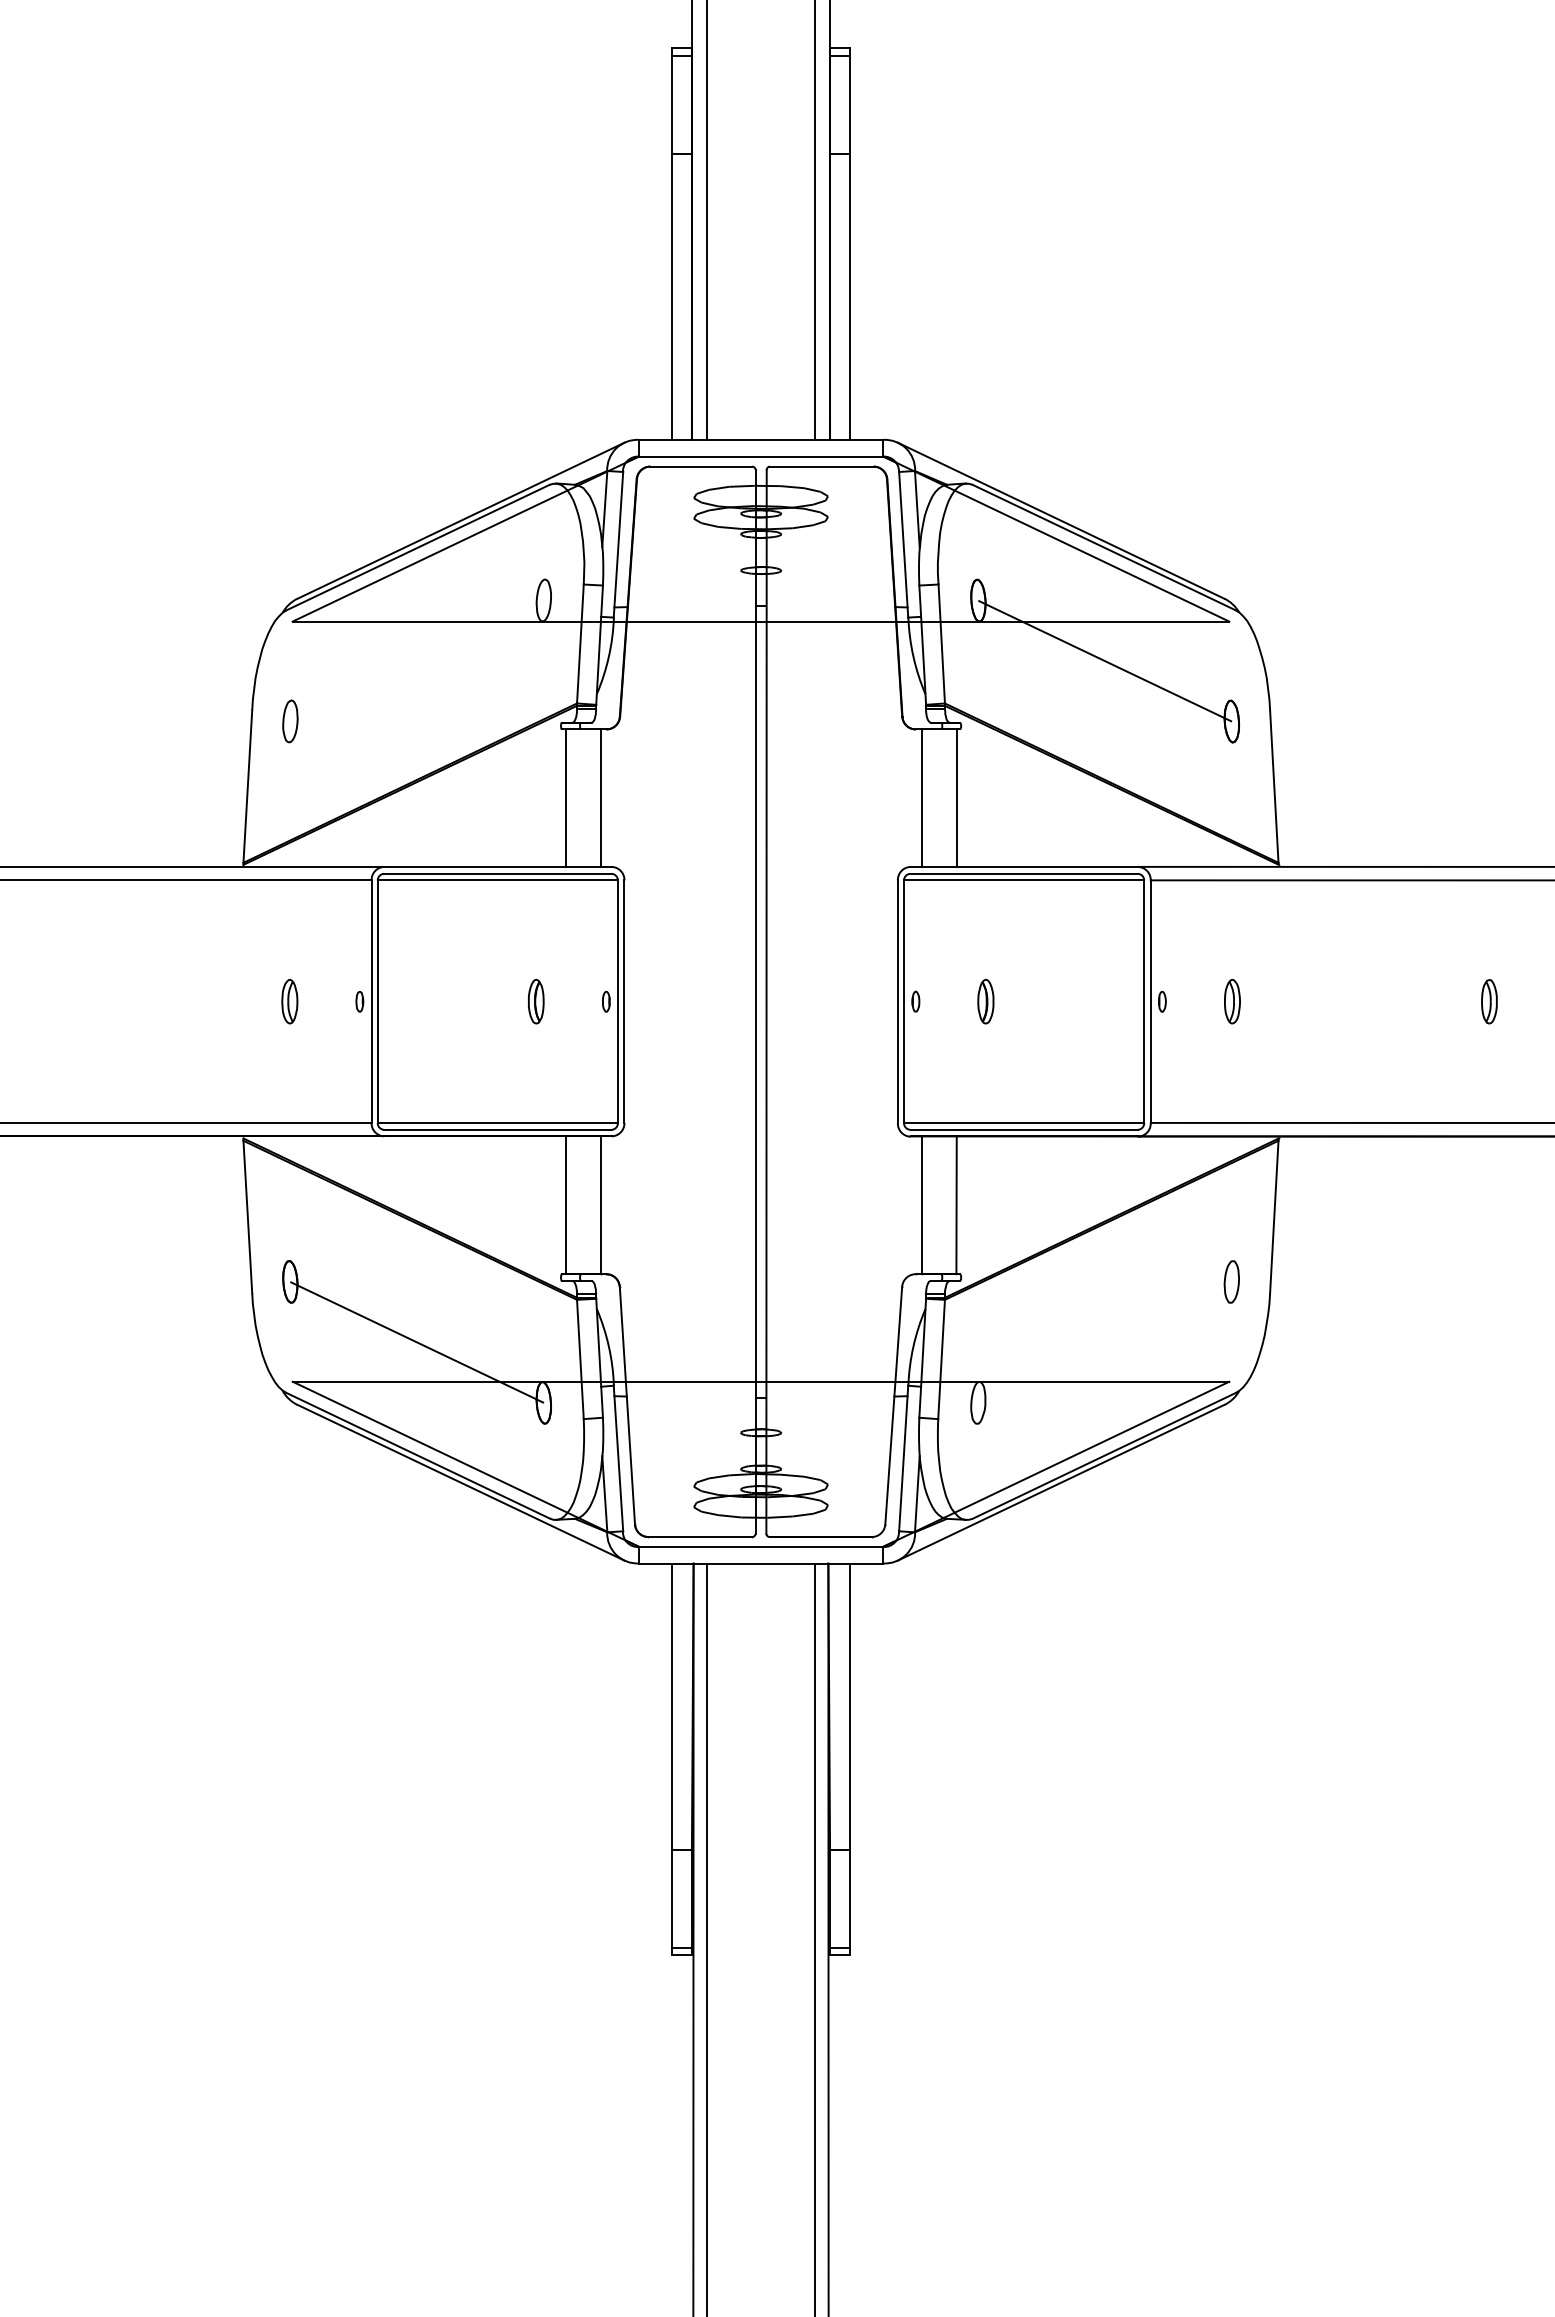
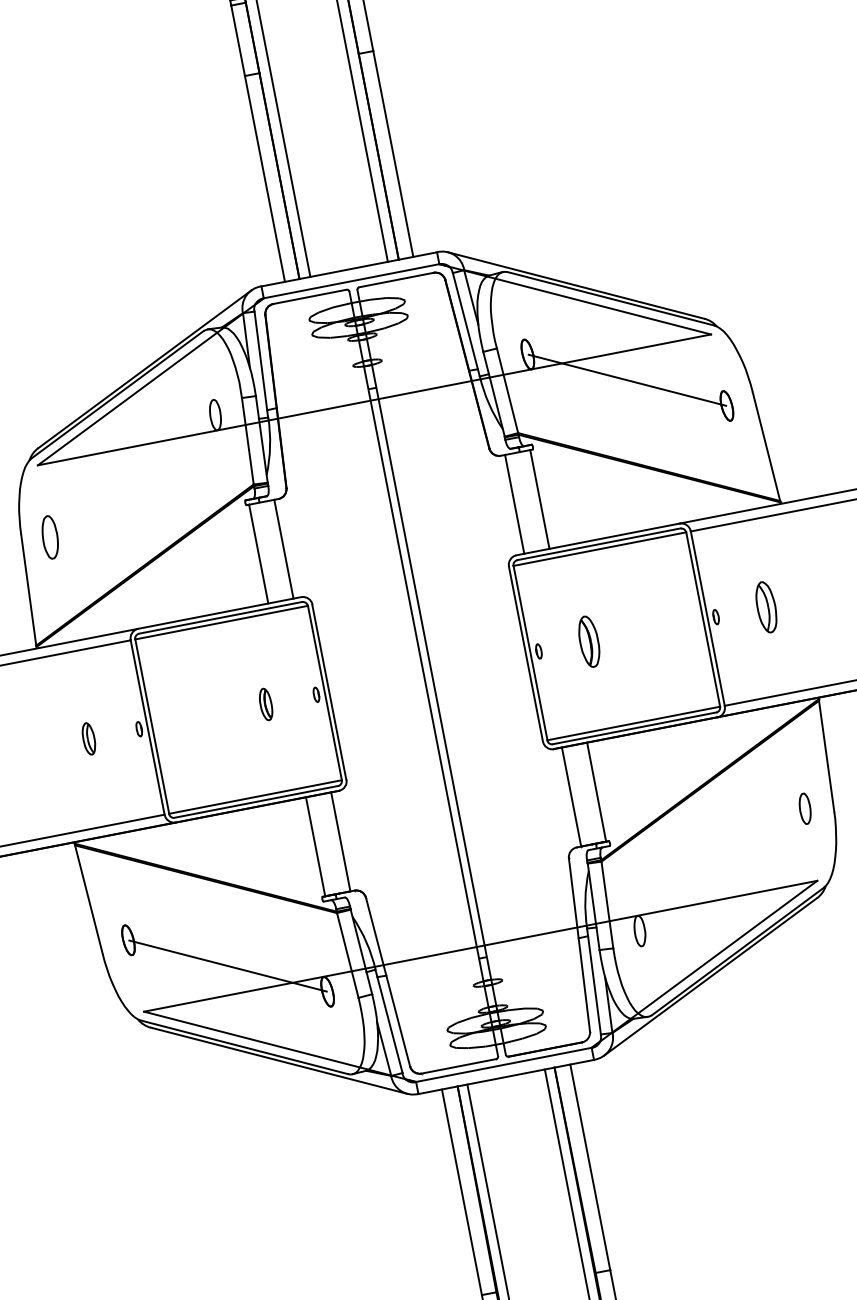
part: (290, 721) -> (50, 537), size x1.4
part: (985, 1001) -> (588, 641), size x1.6
part: (1232, 1001) -> (766, 607), size x1.6

